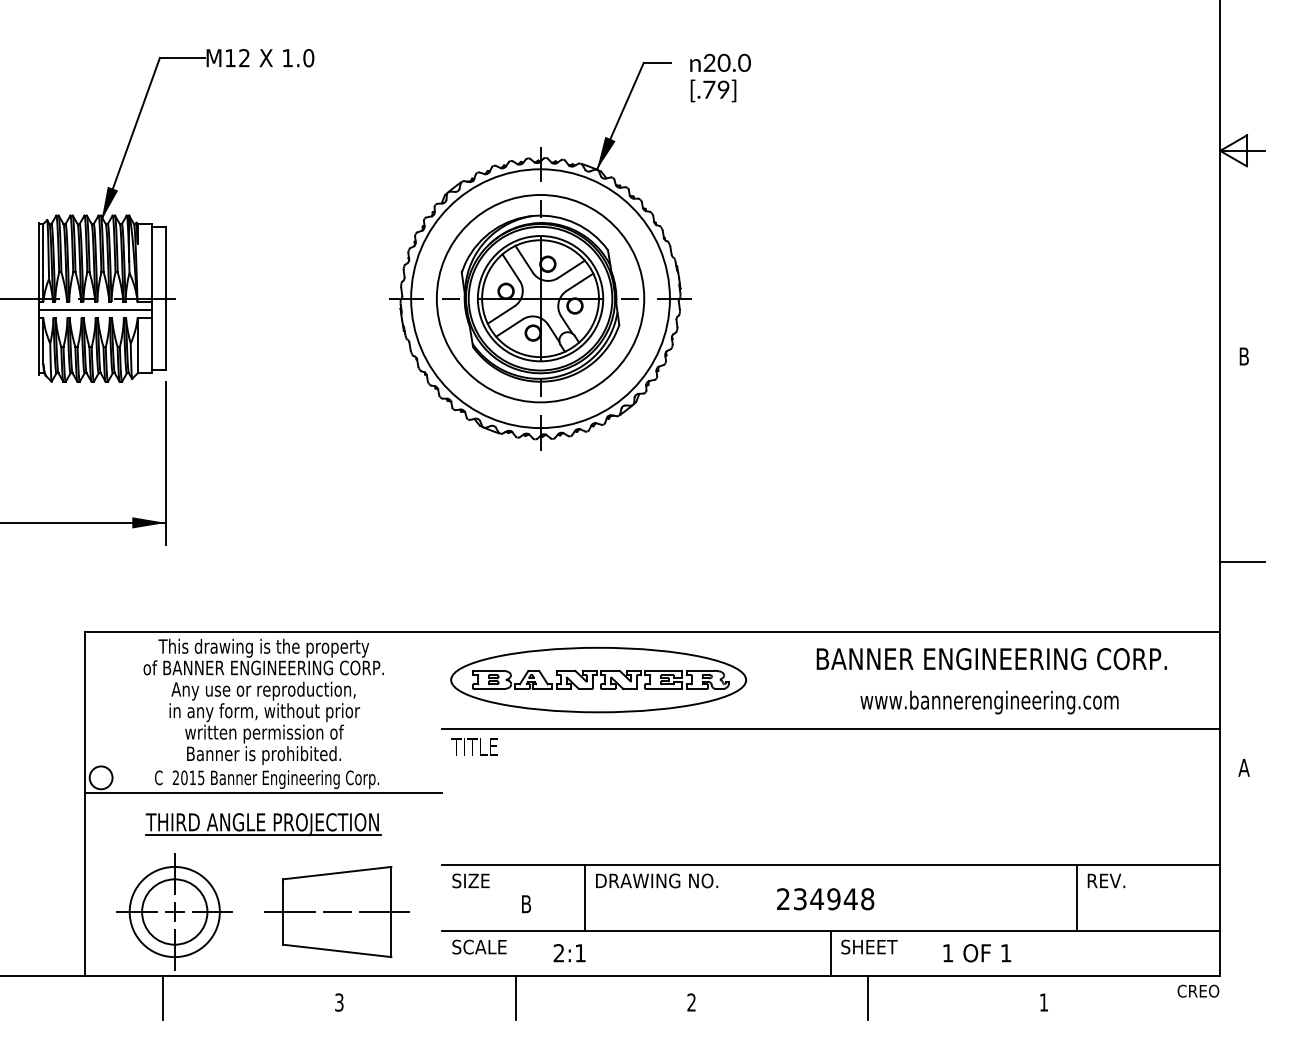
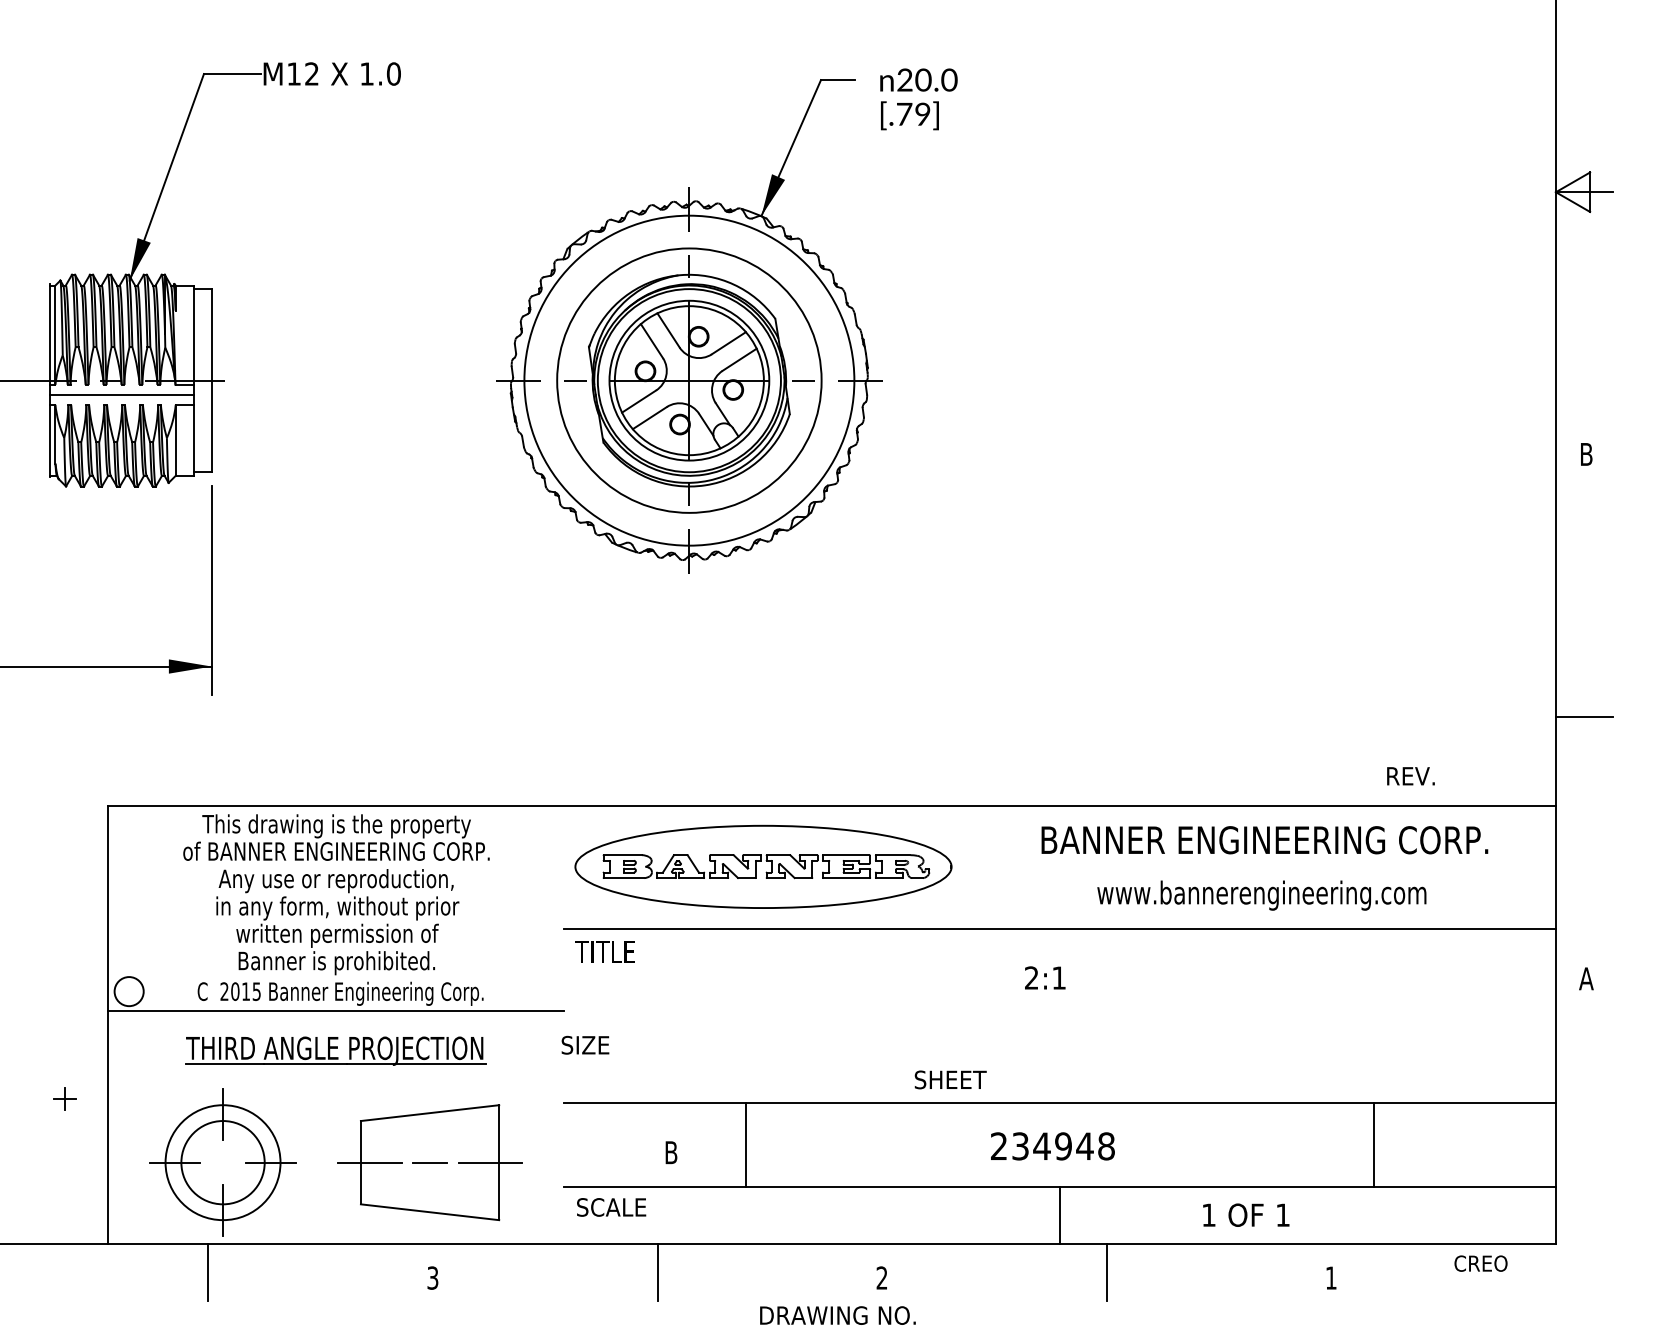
text: (470, 880) -> (584, 1044), moved
text: (657, 880) -> (838, 1315), moved
text: (1106, 880) -> (1410, 775), moved
part: (174, 911) -> (64, 1098), moved
text: (869, 946) -> (950, 1079), moved
text: (569, 953) -> (1045, 978), moved
text: (1198, 990) -> (1481, 1262), moved

